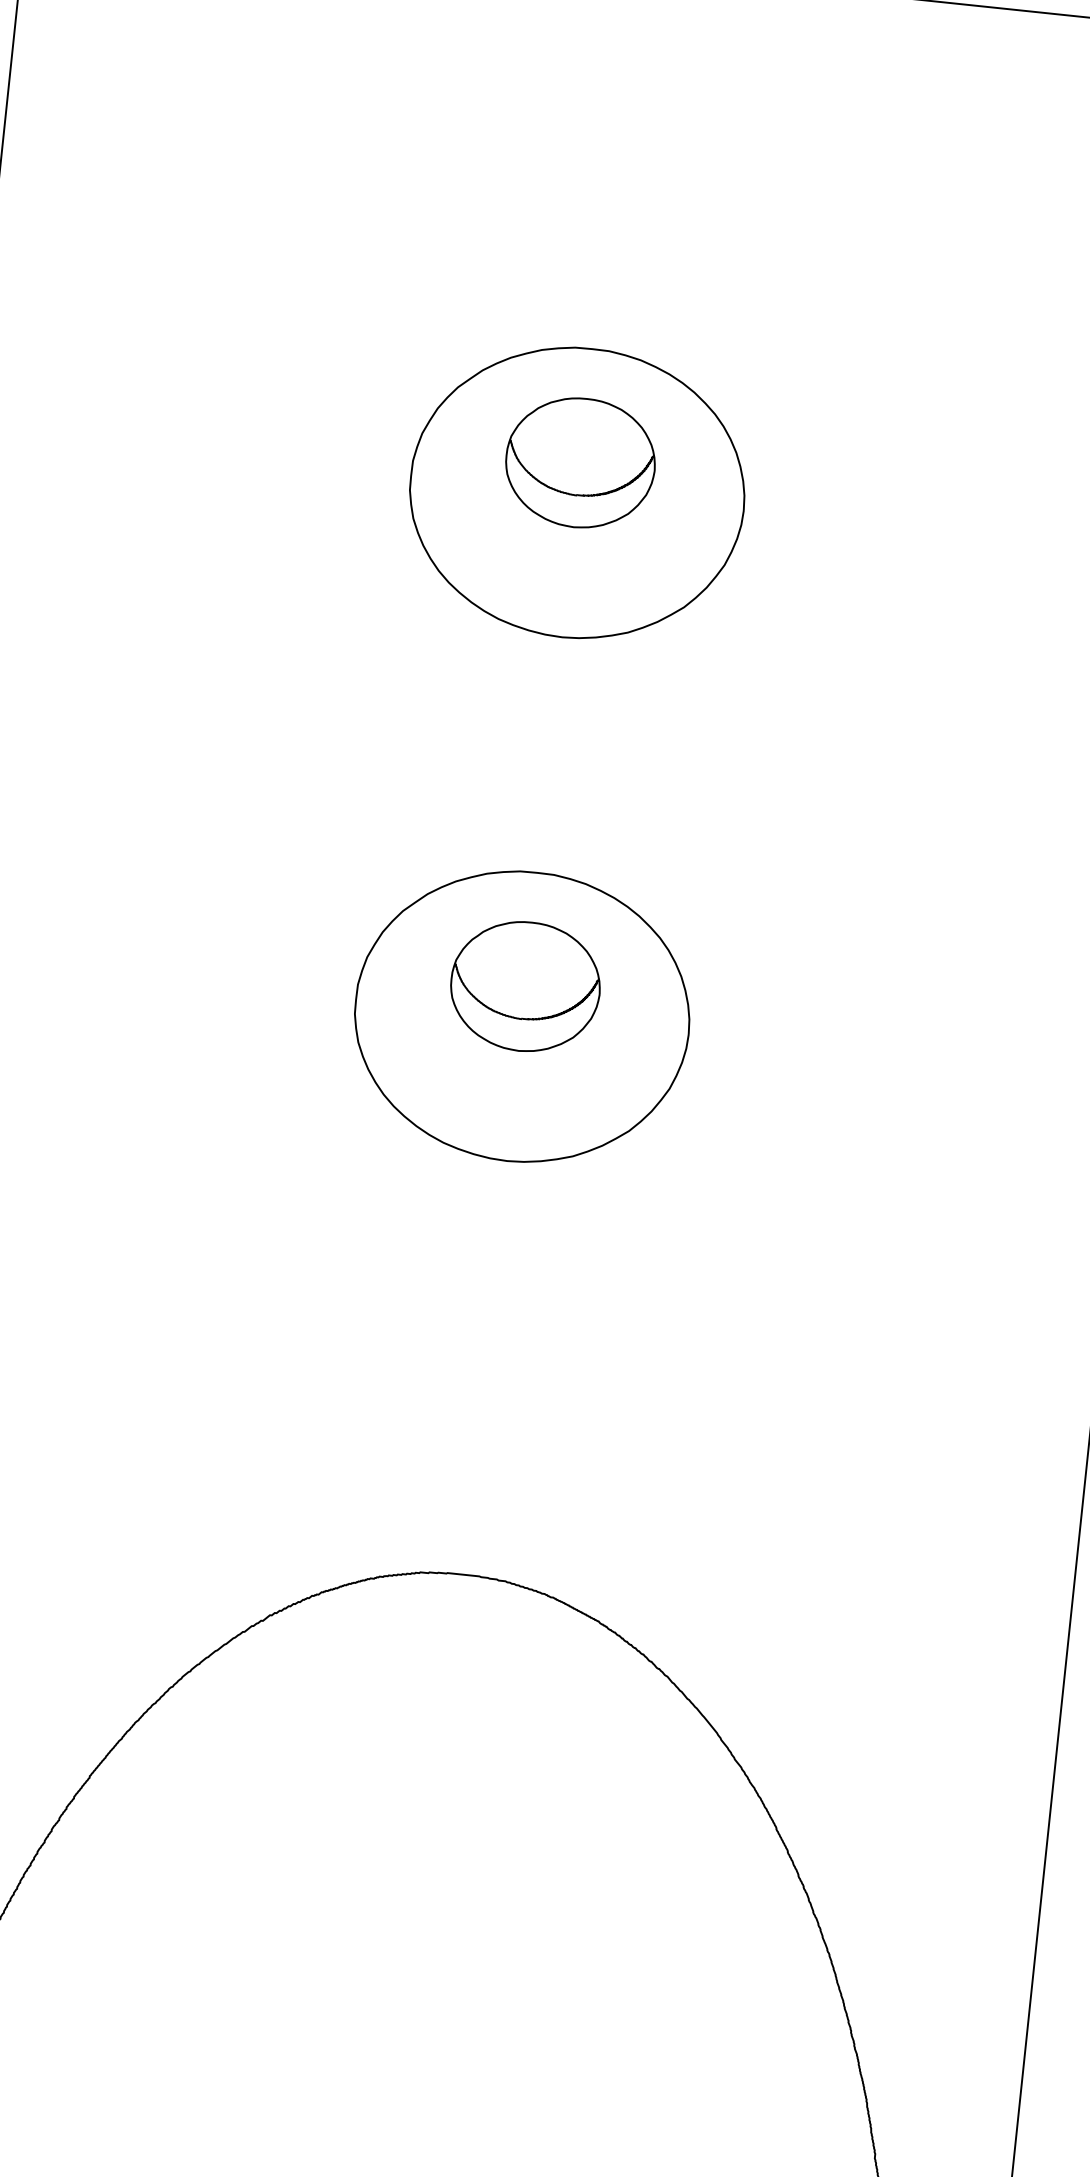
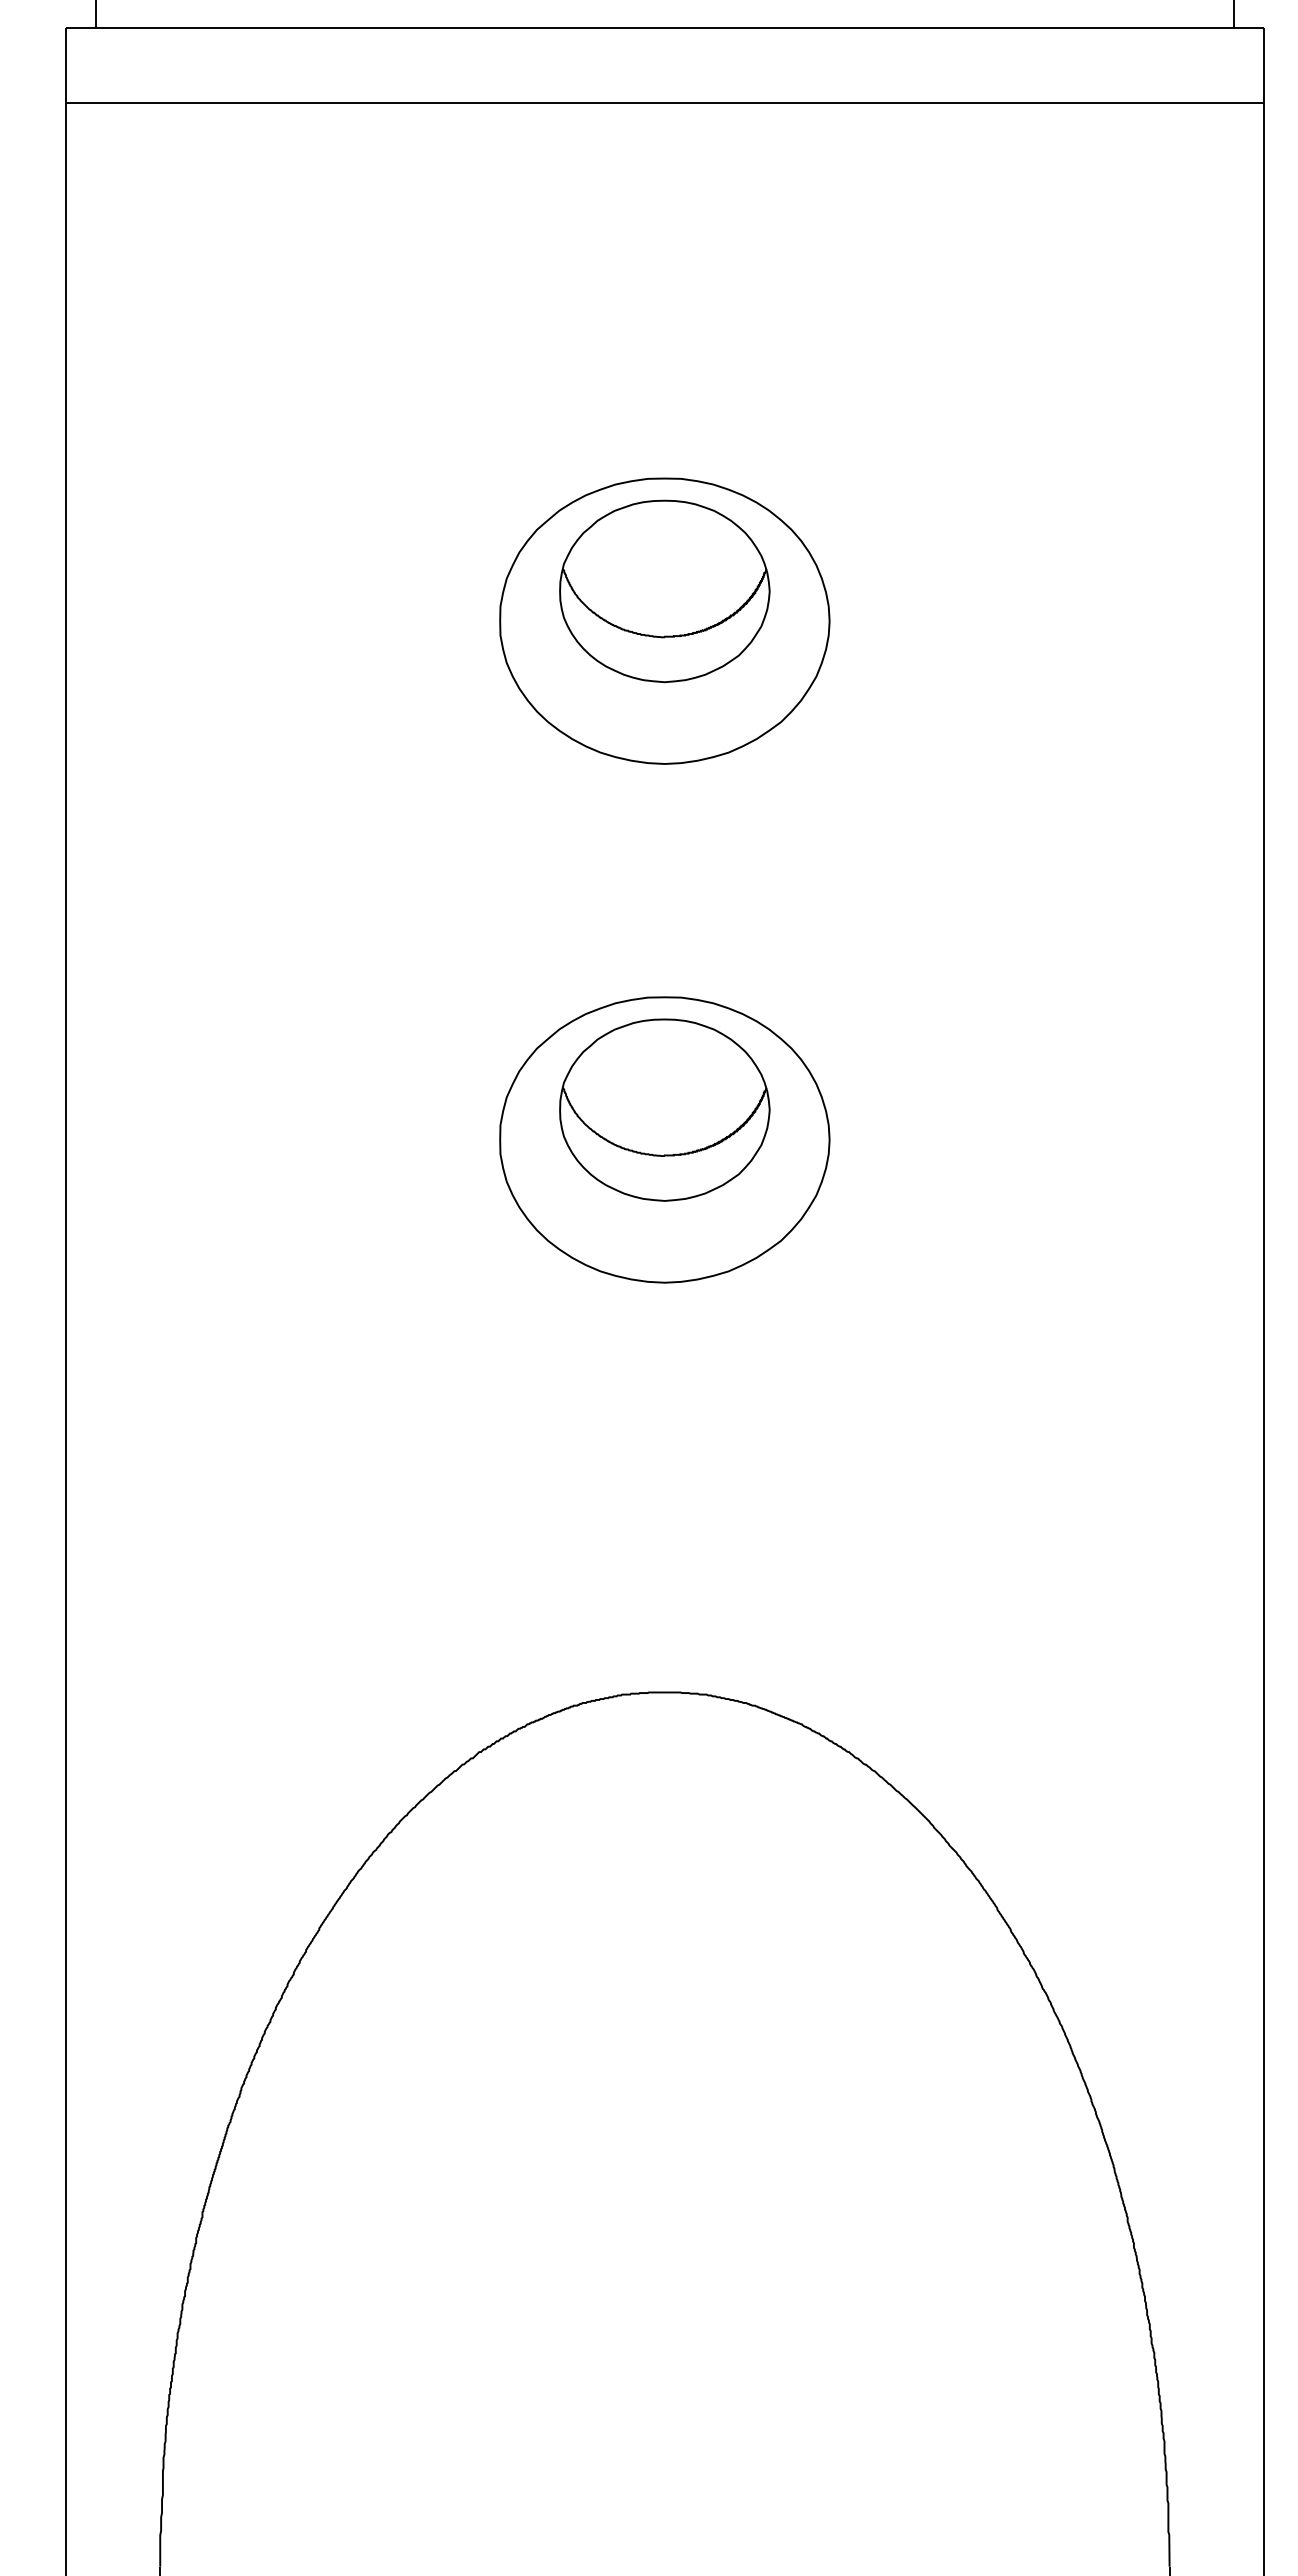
part: (580, 463) -> (664, 591), size x1.43
part: (525, 986) -> (664, 1109), size x1.43

